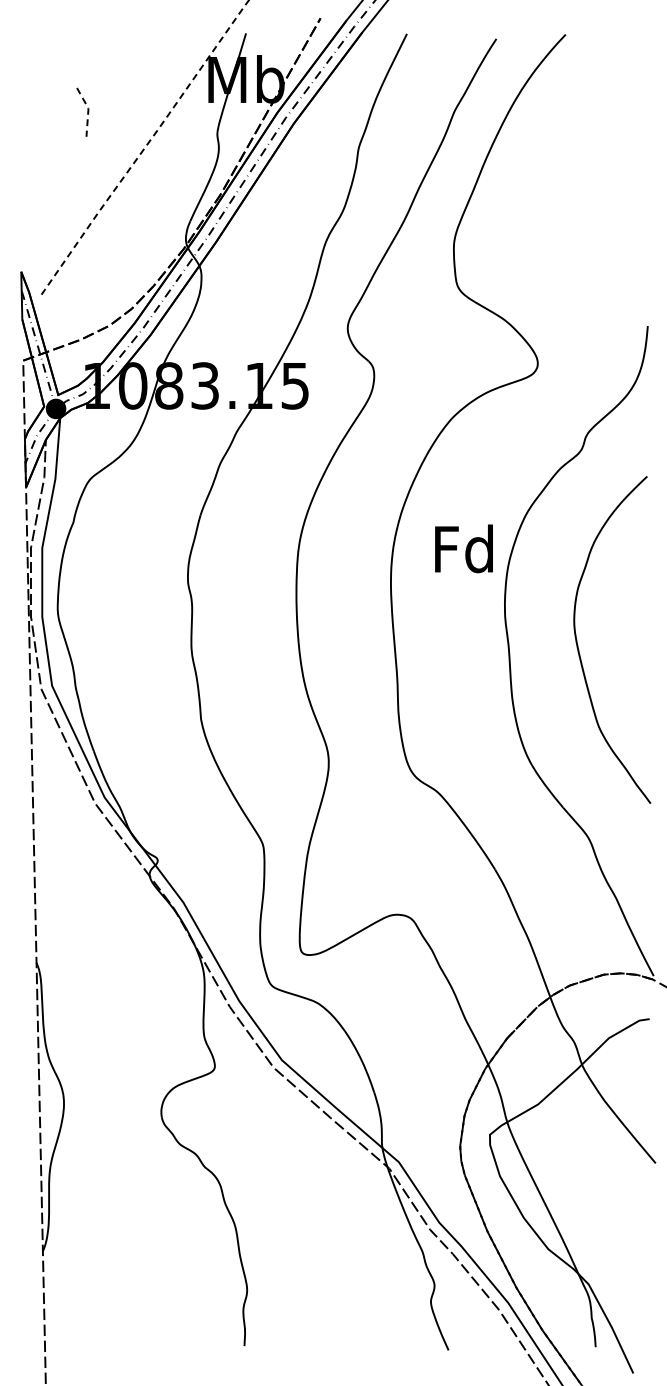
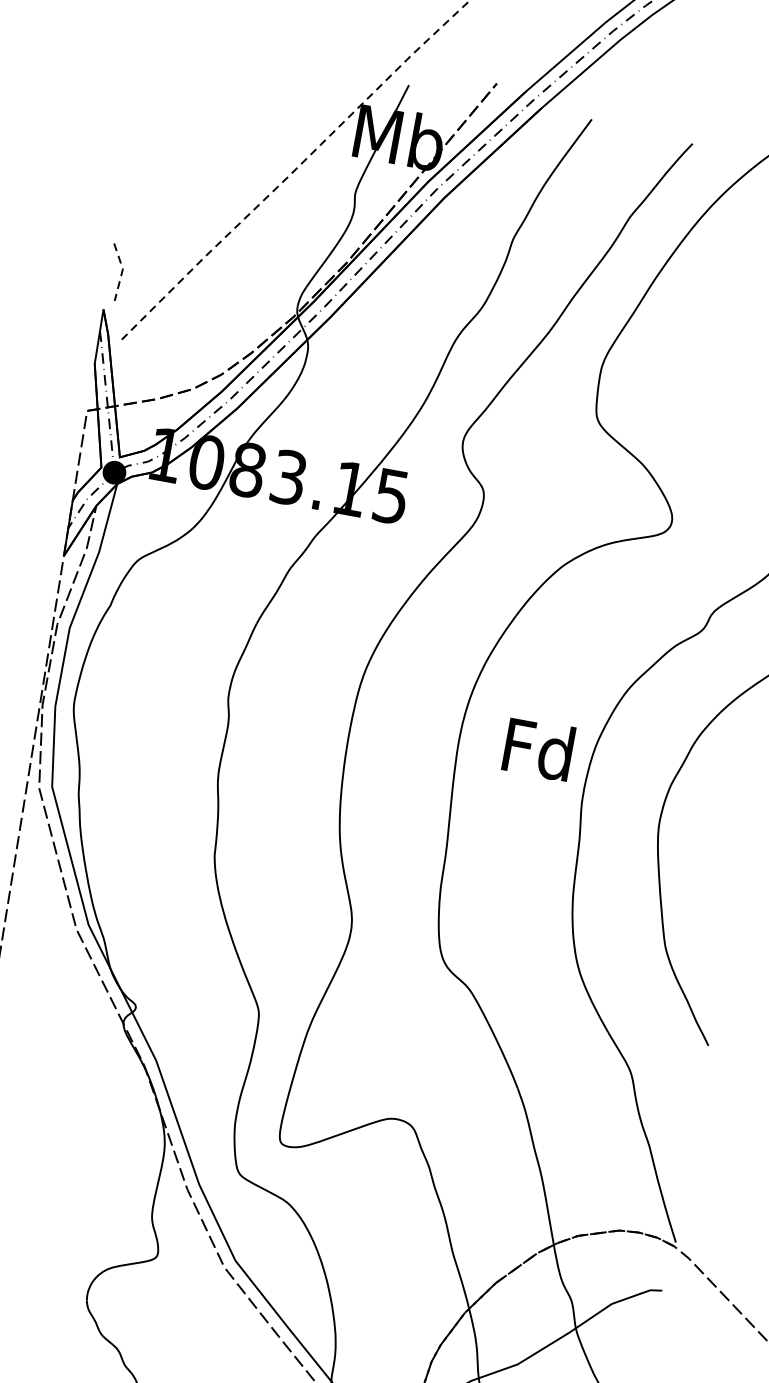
line: (87, 111) -> (121, 272), moved
text: (463, 548) -> (538, 748), moved

